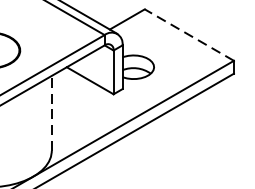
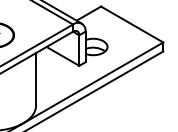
line: (189, 35) -> (132, 24), dashed -> solid
line: (52, 112) -> (36, 78), dashed -> solid

